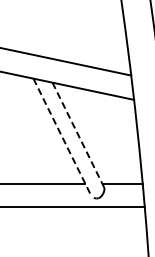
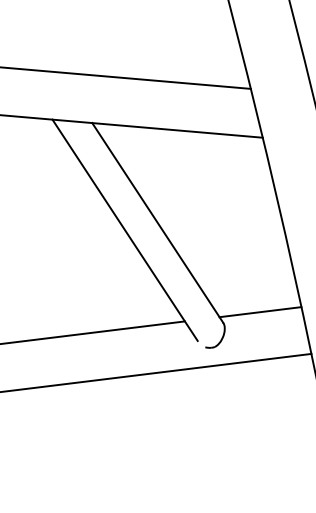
line: (78, 135) -> (158, 224), dashed -> solid
line: (62, 136) -> (126, 230), dashed -> solid

